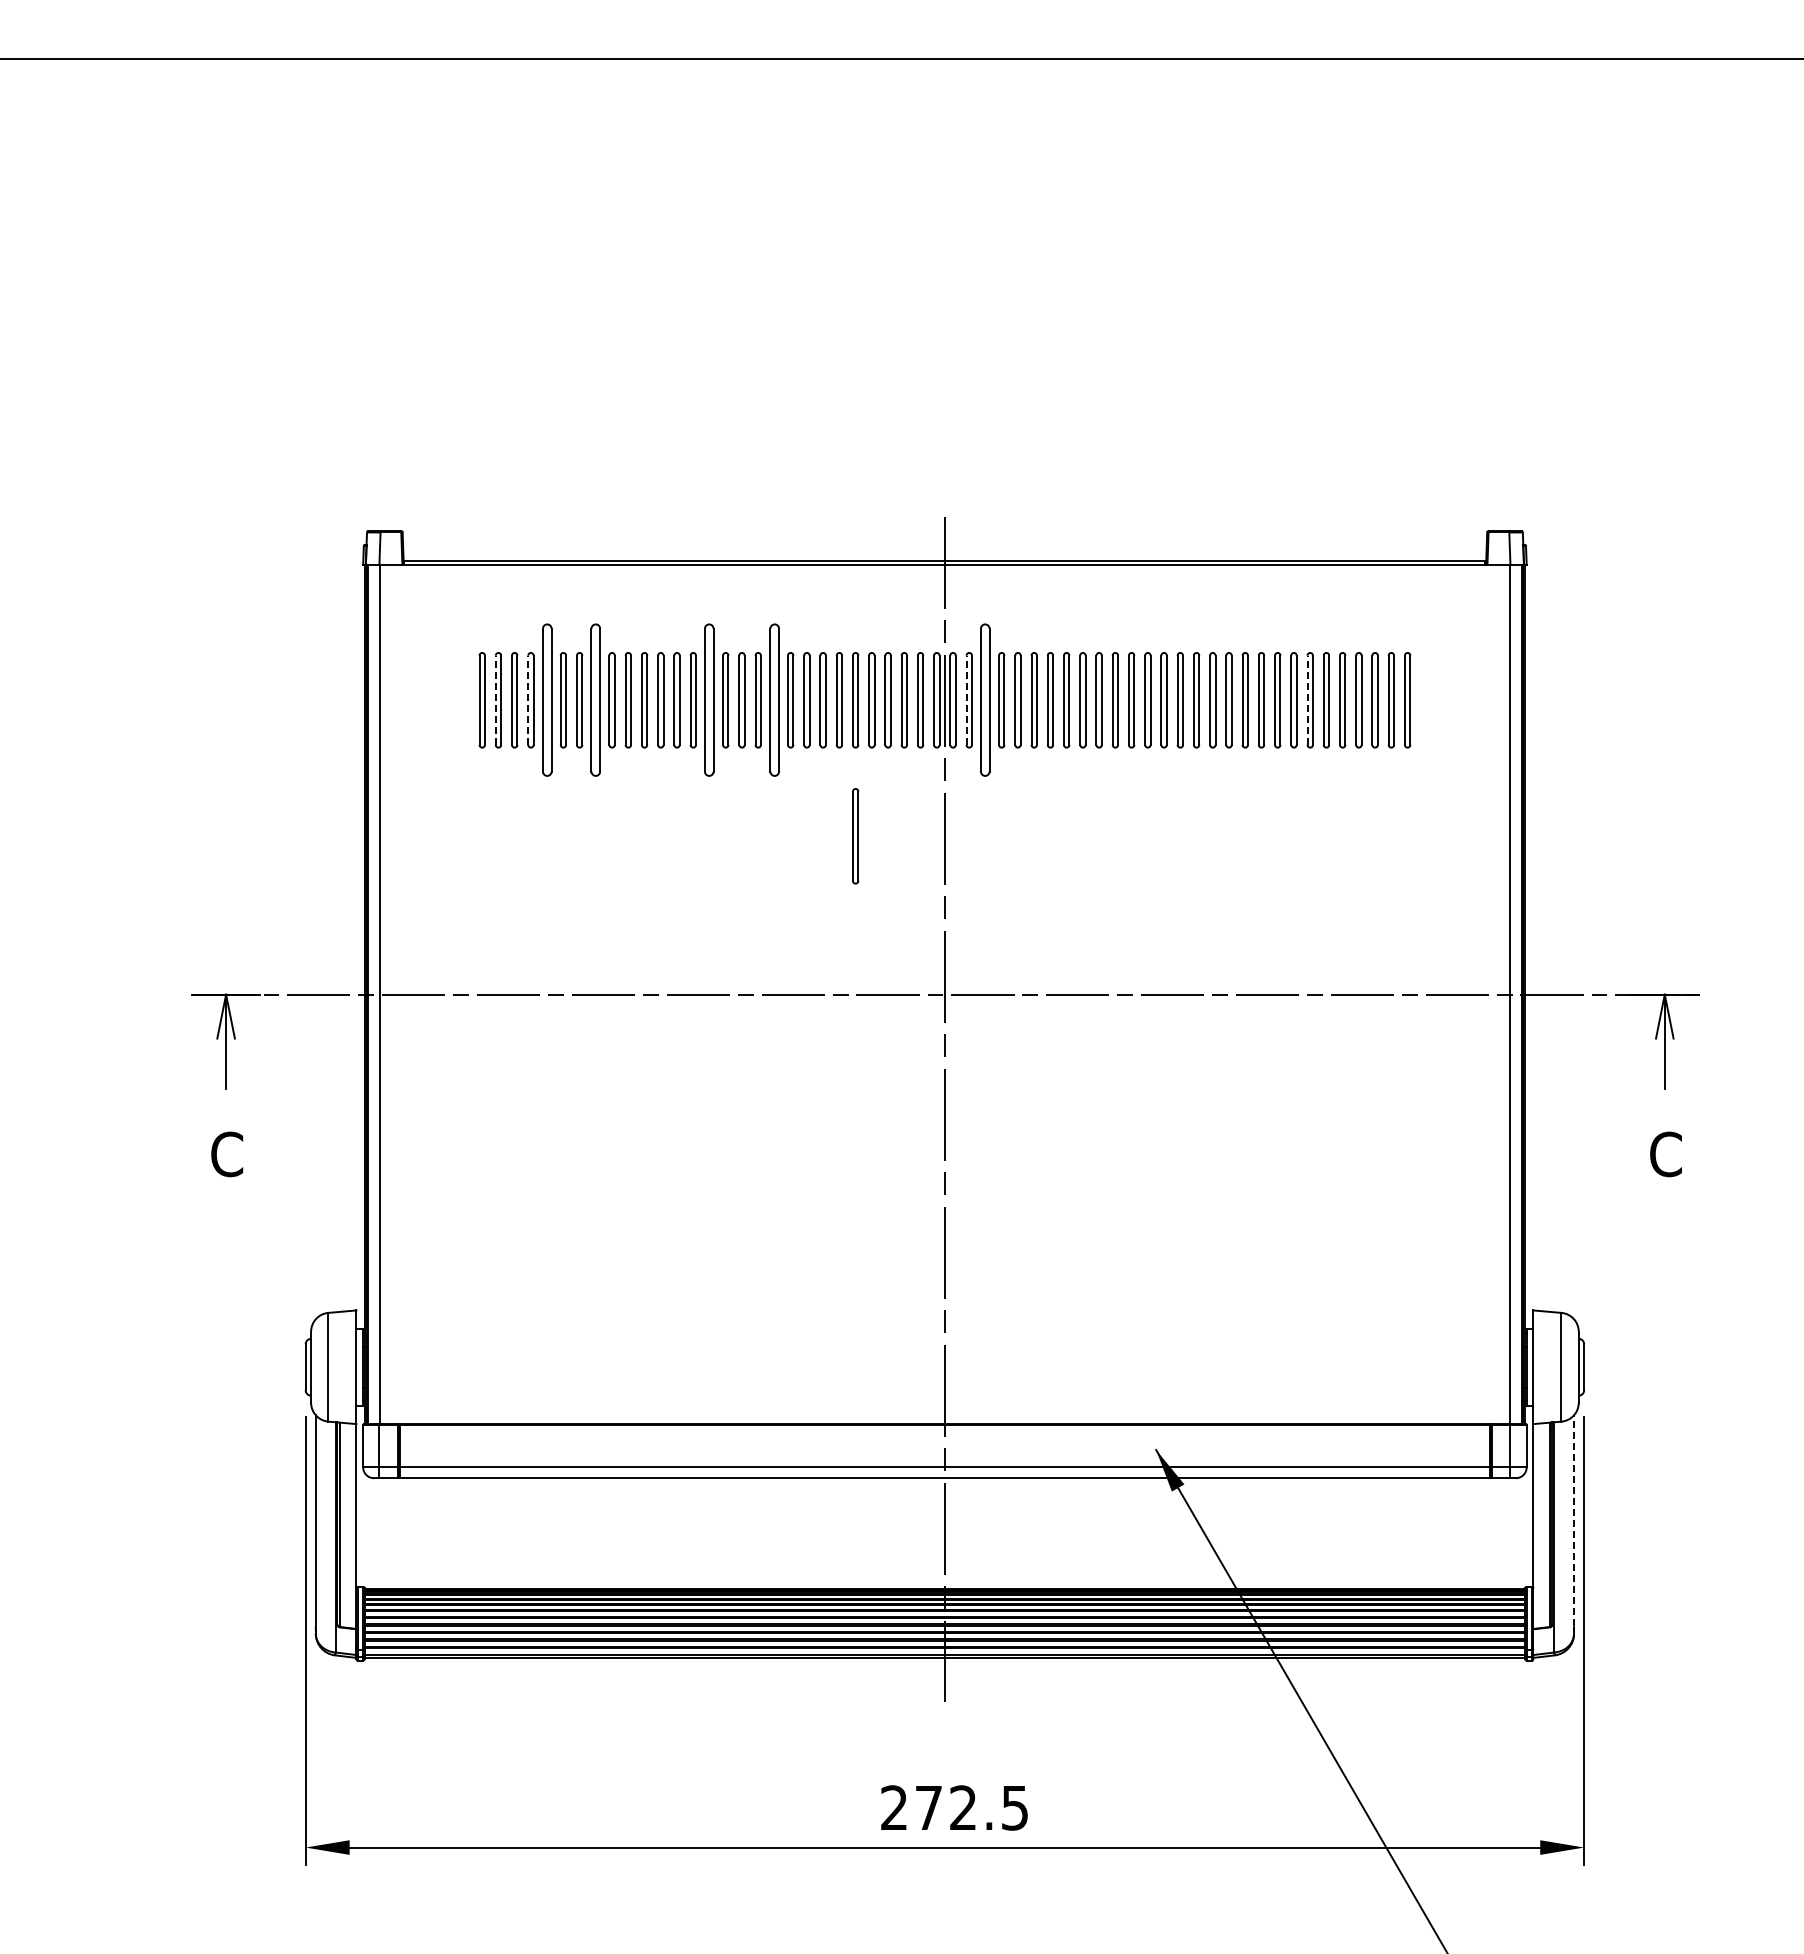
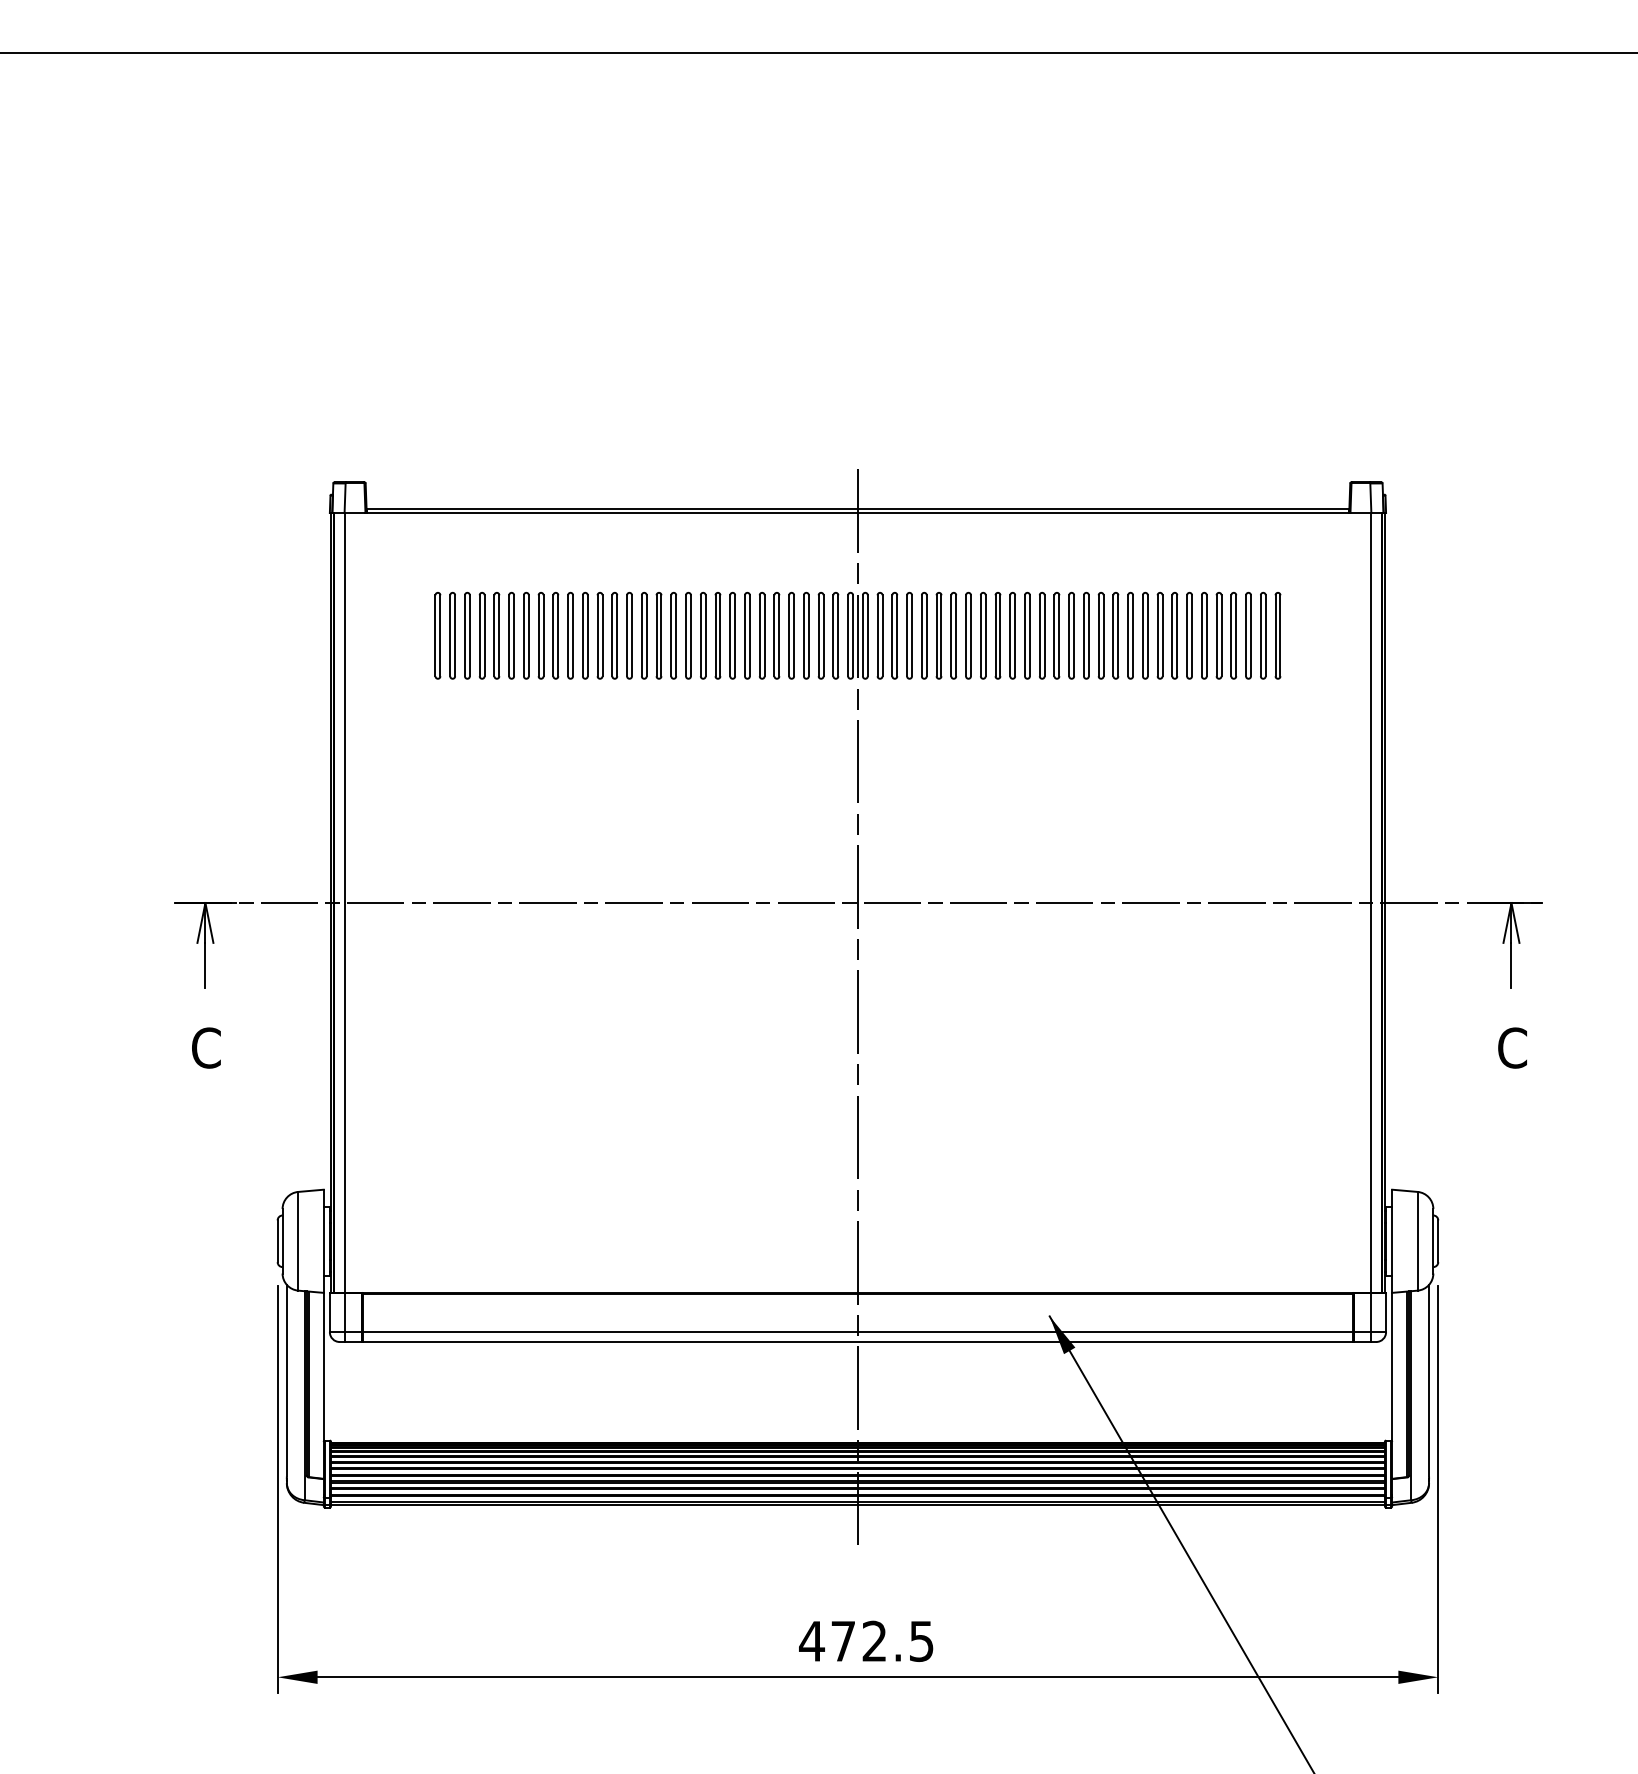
line: (495, 700) -> (449, 635), dashed -> solid
line: (528, 700) -> (479, 635), dashed -> solid
part: (546, 700) -> (496, 635), size x0.62
part: (595, 700) -> (540, 635), size x0.62
part: (709, 700) -> (644, 635), size x0.62
part: (773, 700) -> (702, 635), size x0.62
line: (966, 700) -> (877, 635), dashed -> solid
part: (985, 700) -> (894, 635), size x0.62
line: (1307, 700) -> (1187, 635), dashed -> solid
part: (855, 836) -> (776, 759), removed
line: (1574, 1520) -> (1429, 1380), dashed -> solid
text: (893, 1807) -> (811, 1640), 272.5 -> 472.5

